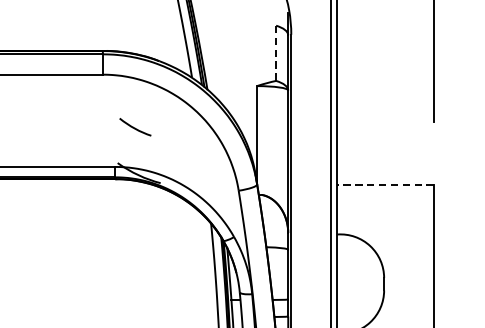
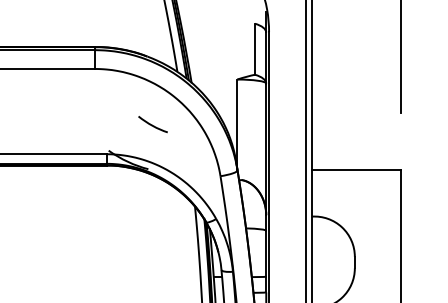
line: (276, 53) -> (255, 49), dashed -> solid
curve: (134, 127) -> (152, 124), moved
line: (385, 184) -> (356, 170), dashed -> solid

